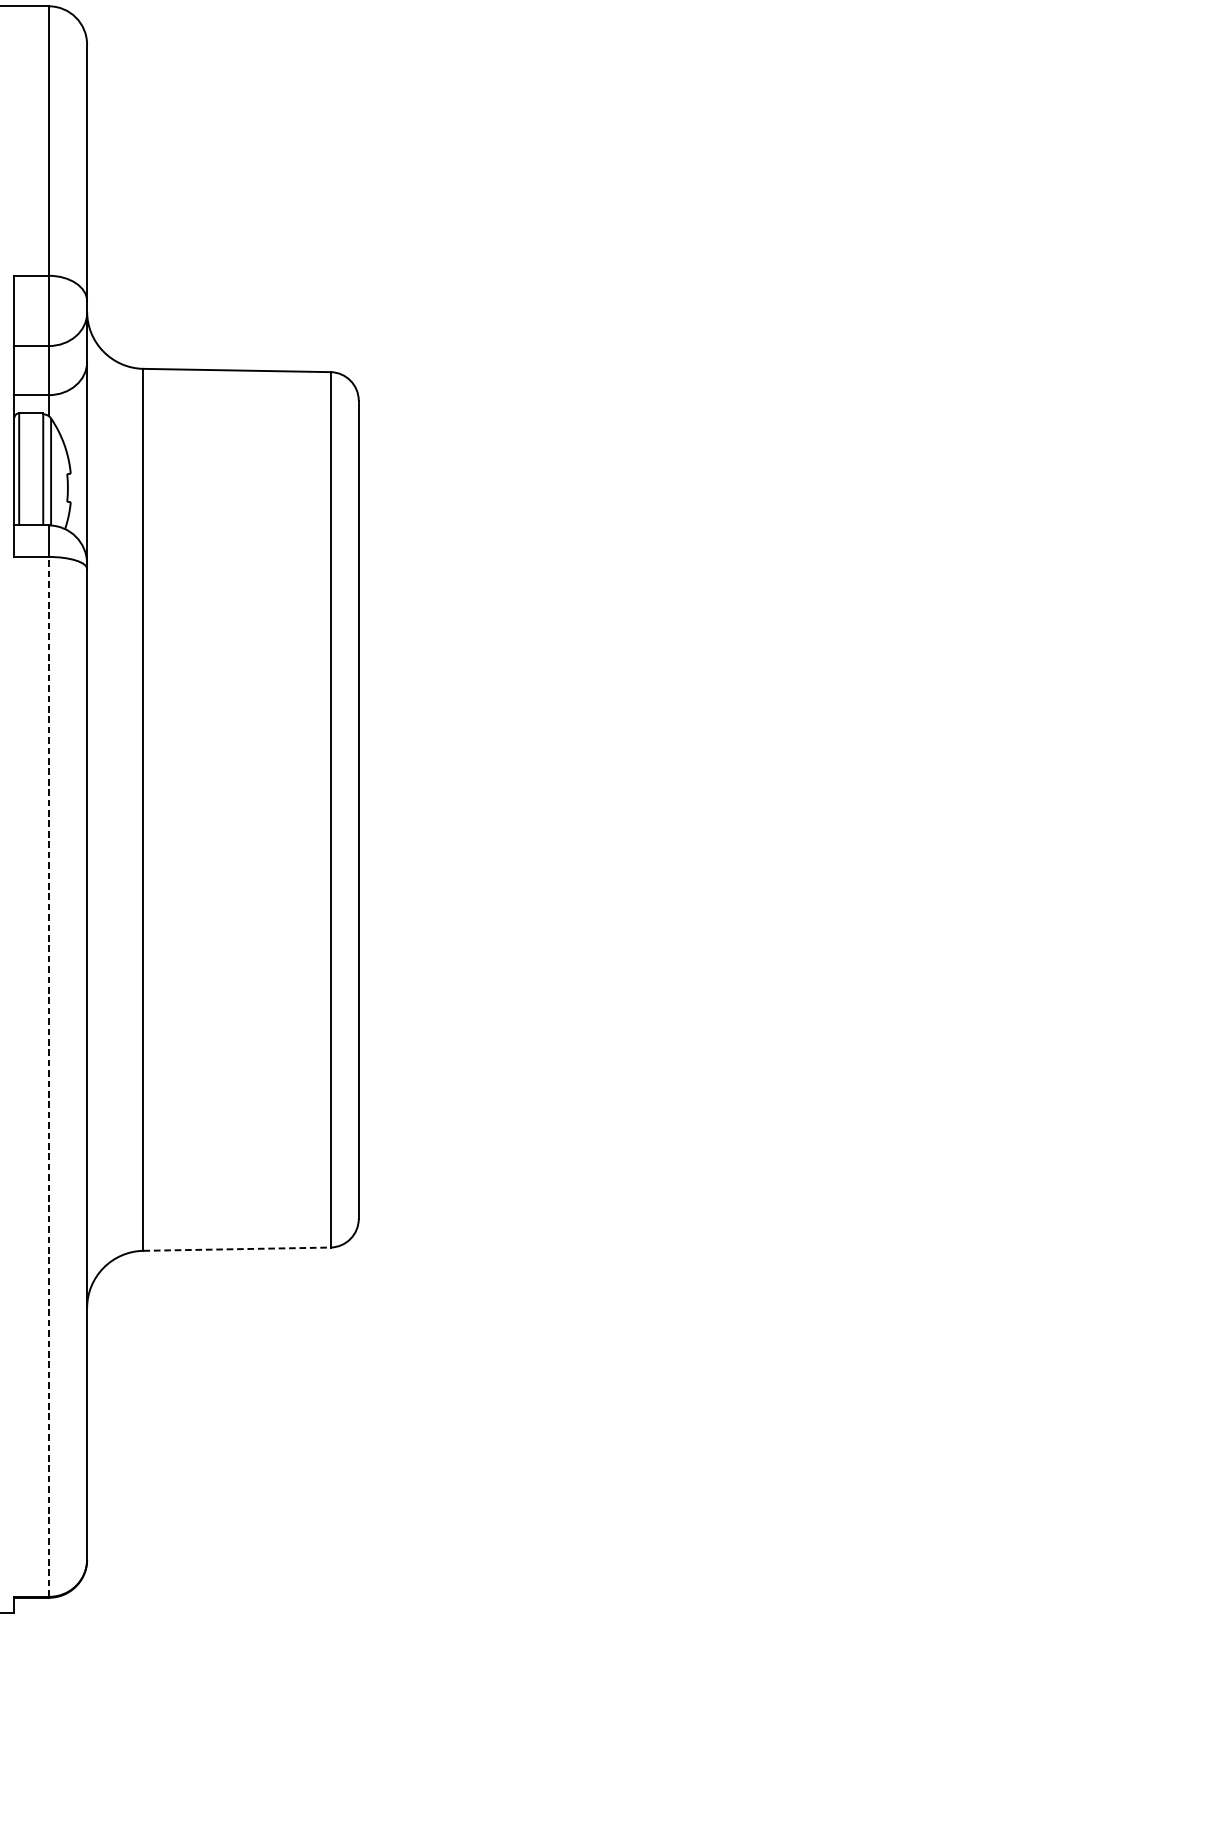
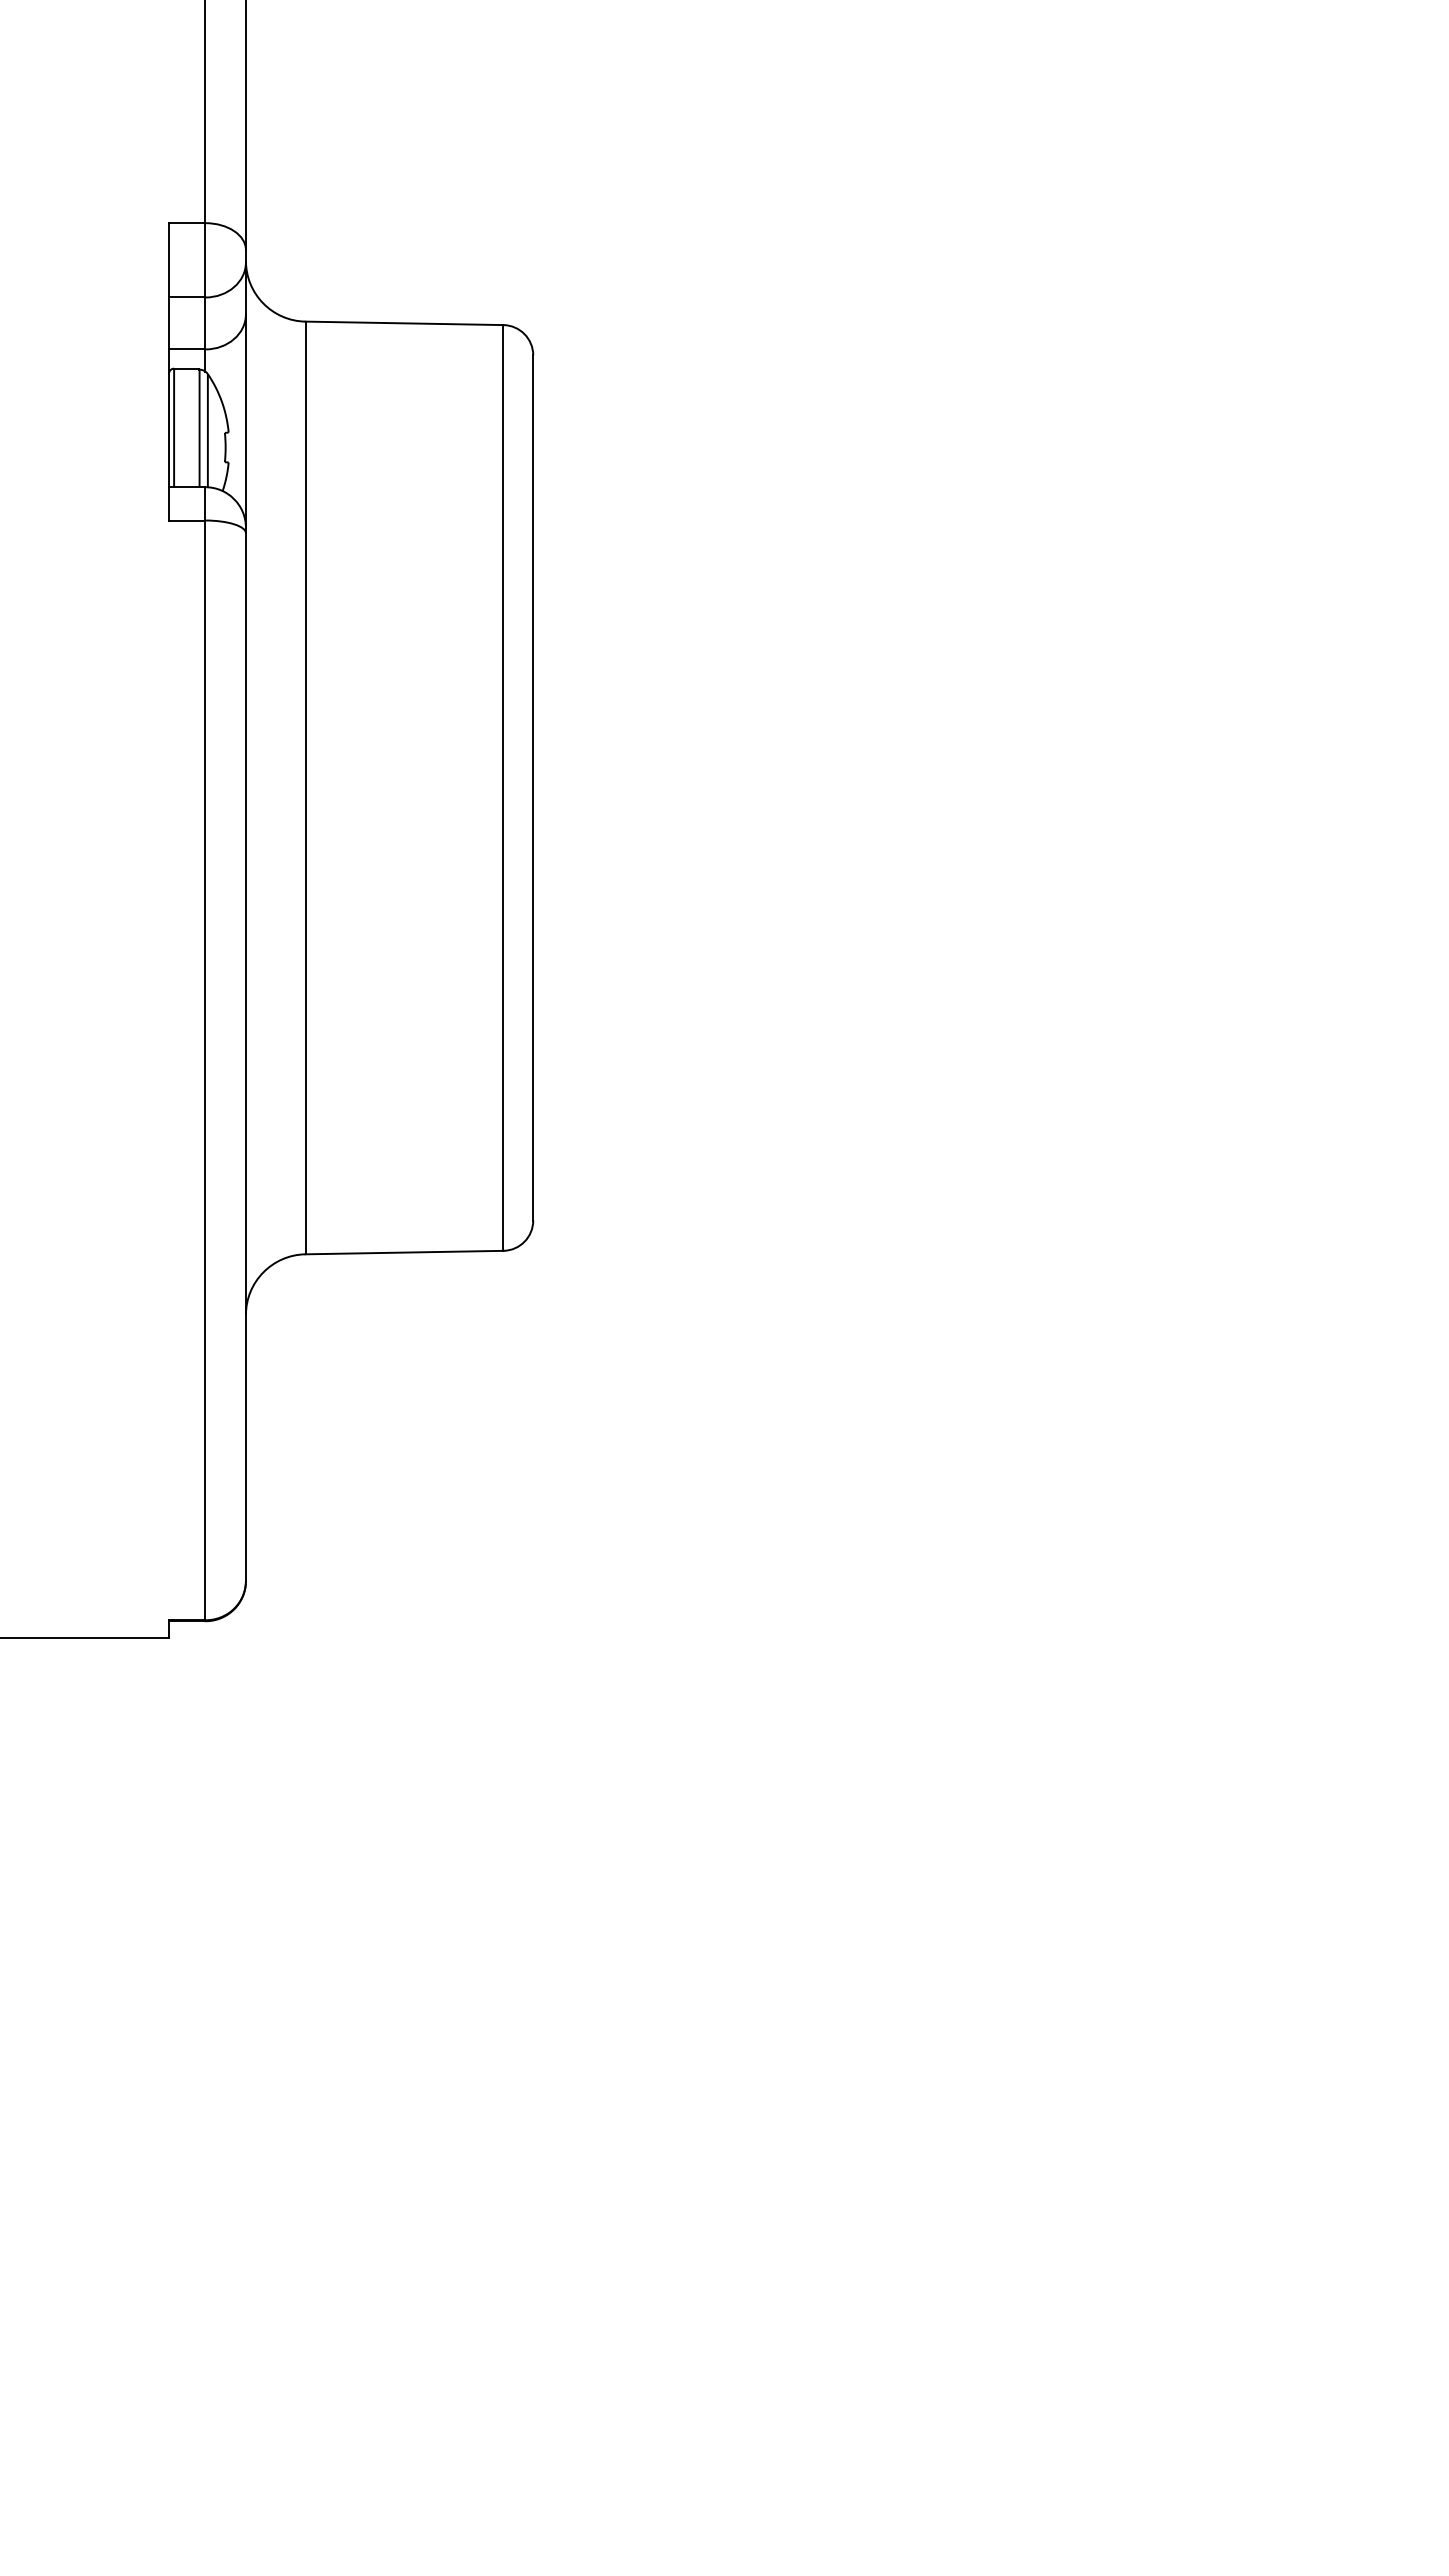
line: (48, 1077) -> (205, 1070), dashed -> solid
line: (237, 1249) -> (404, 1252), dashed -> solid

